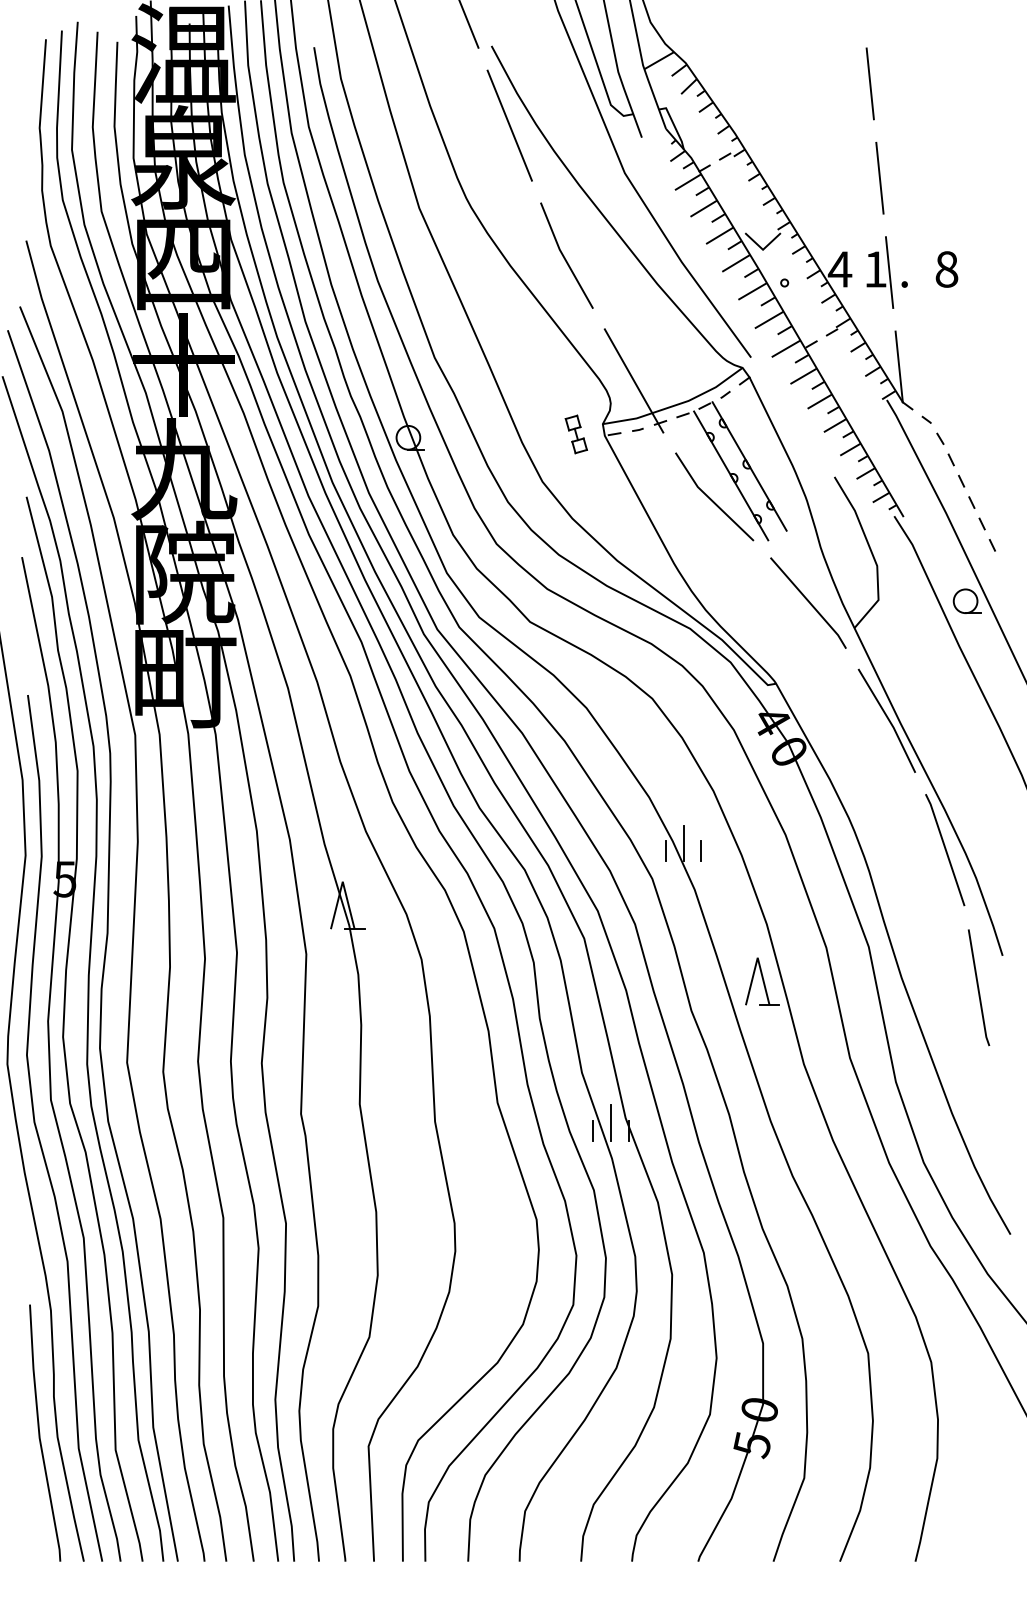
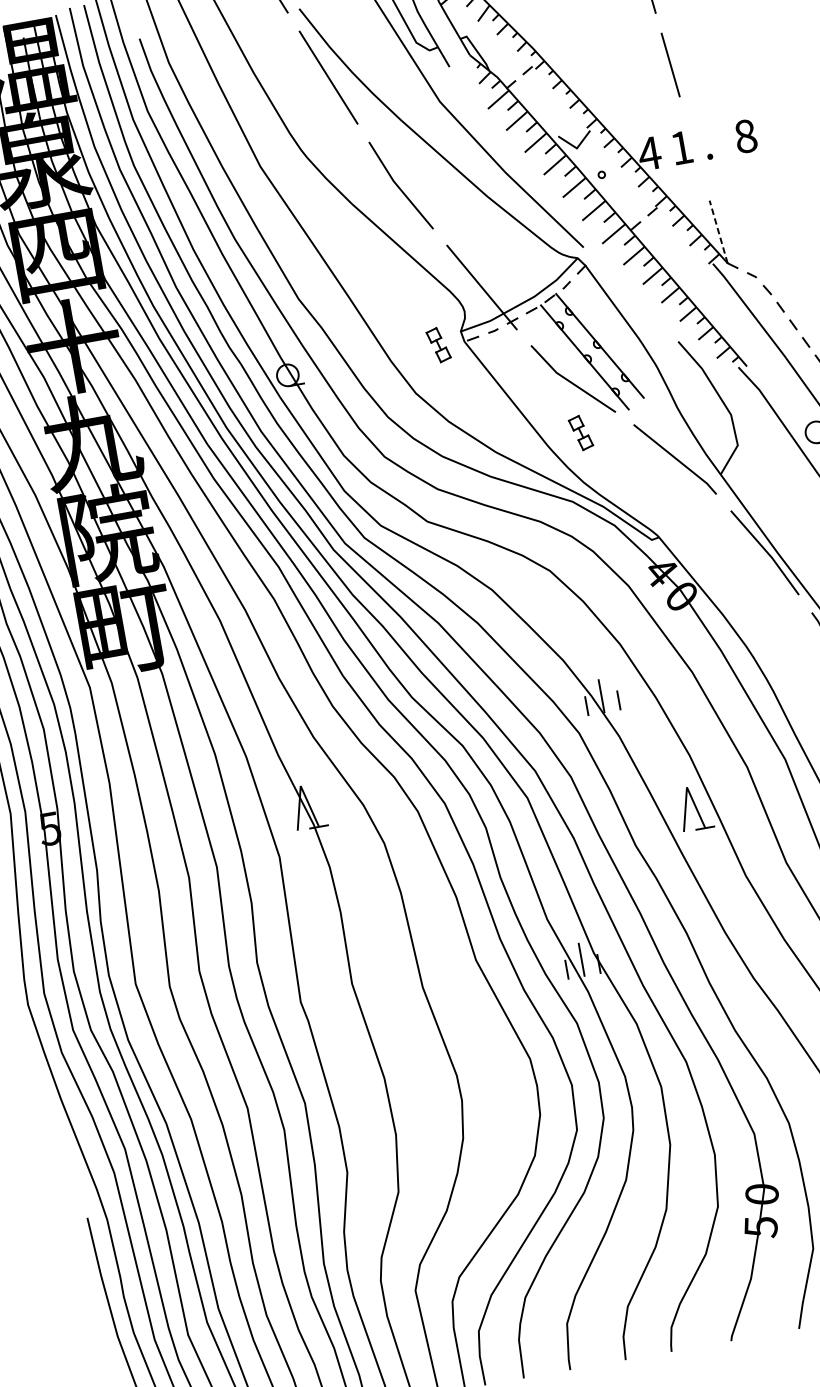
line: (889, 272) -> (694, 148), removed
line: (899, 366) -> (718, 231), solid -> dashed
part: (711, 556) -> (580, 433), added

